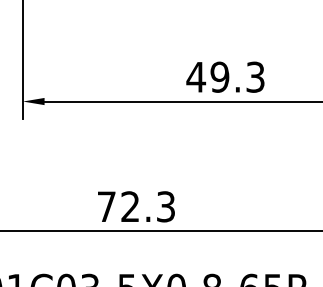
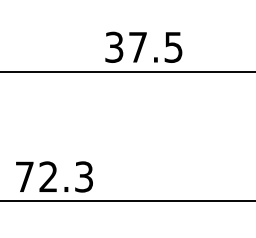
text: (225, 76) -> (143, 46), 49.3 -> 37.5

